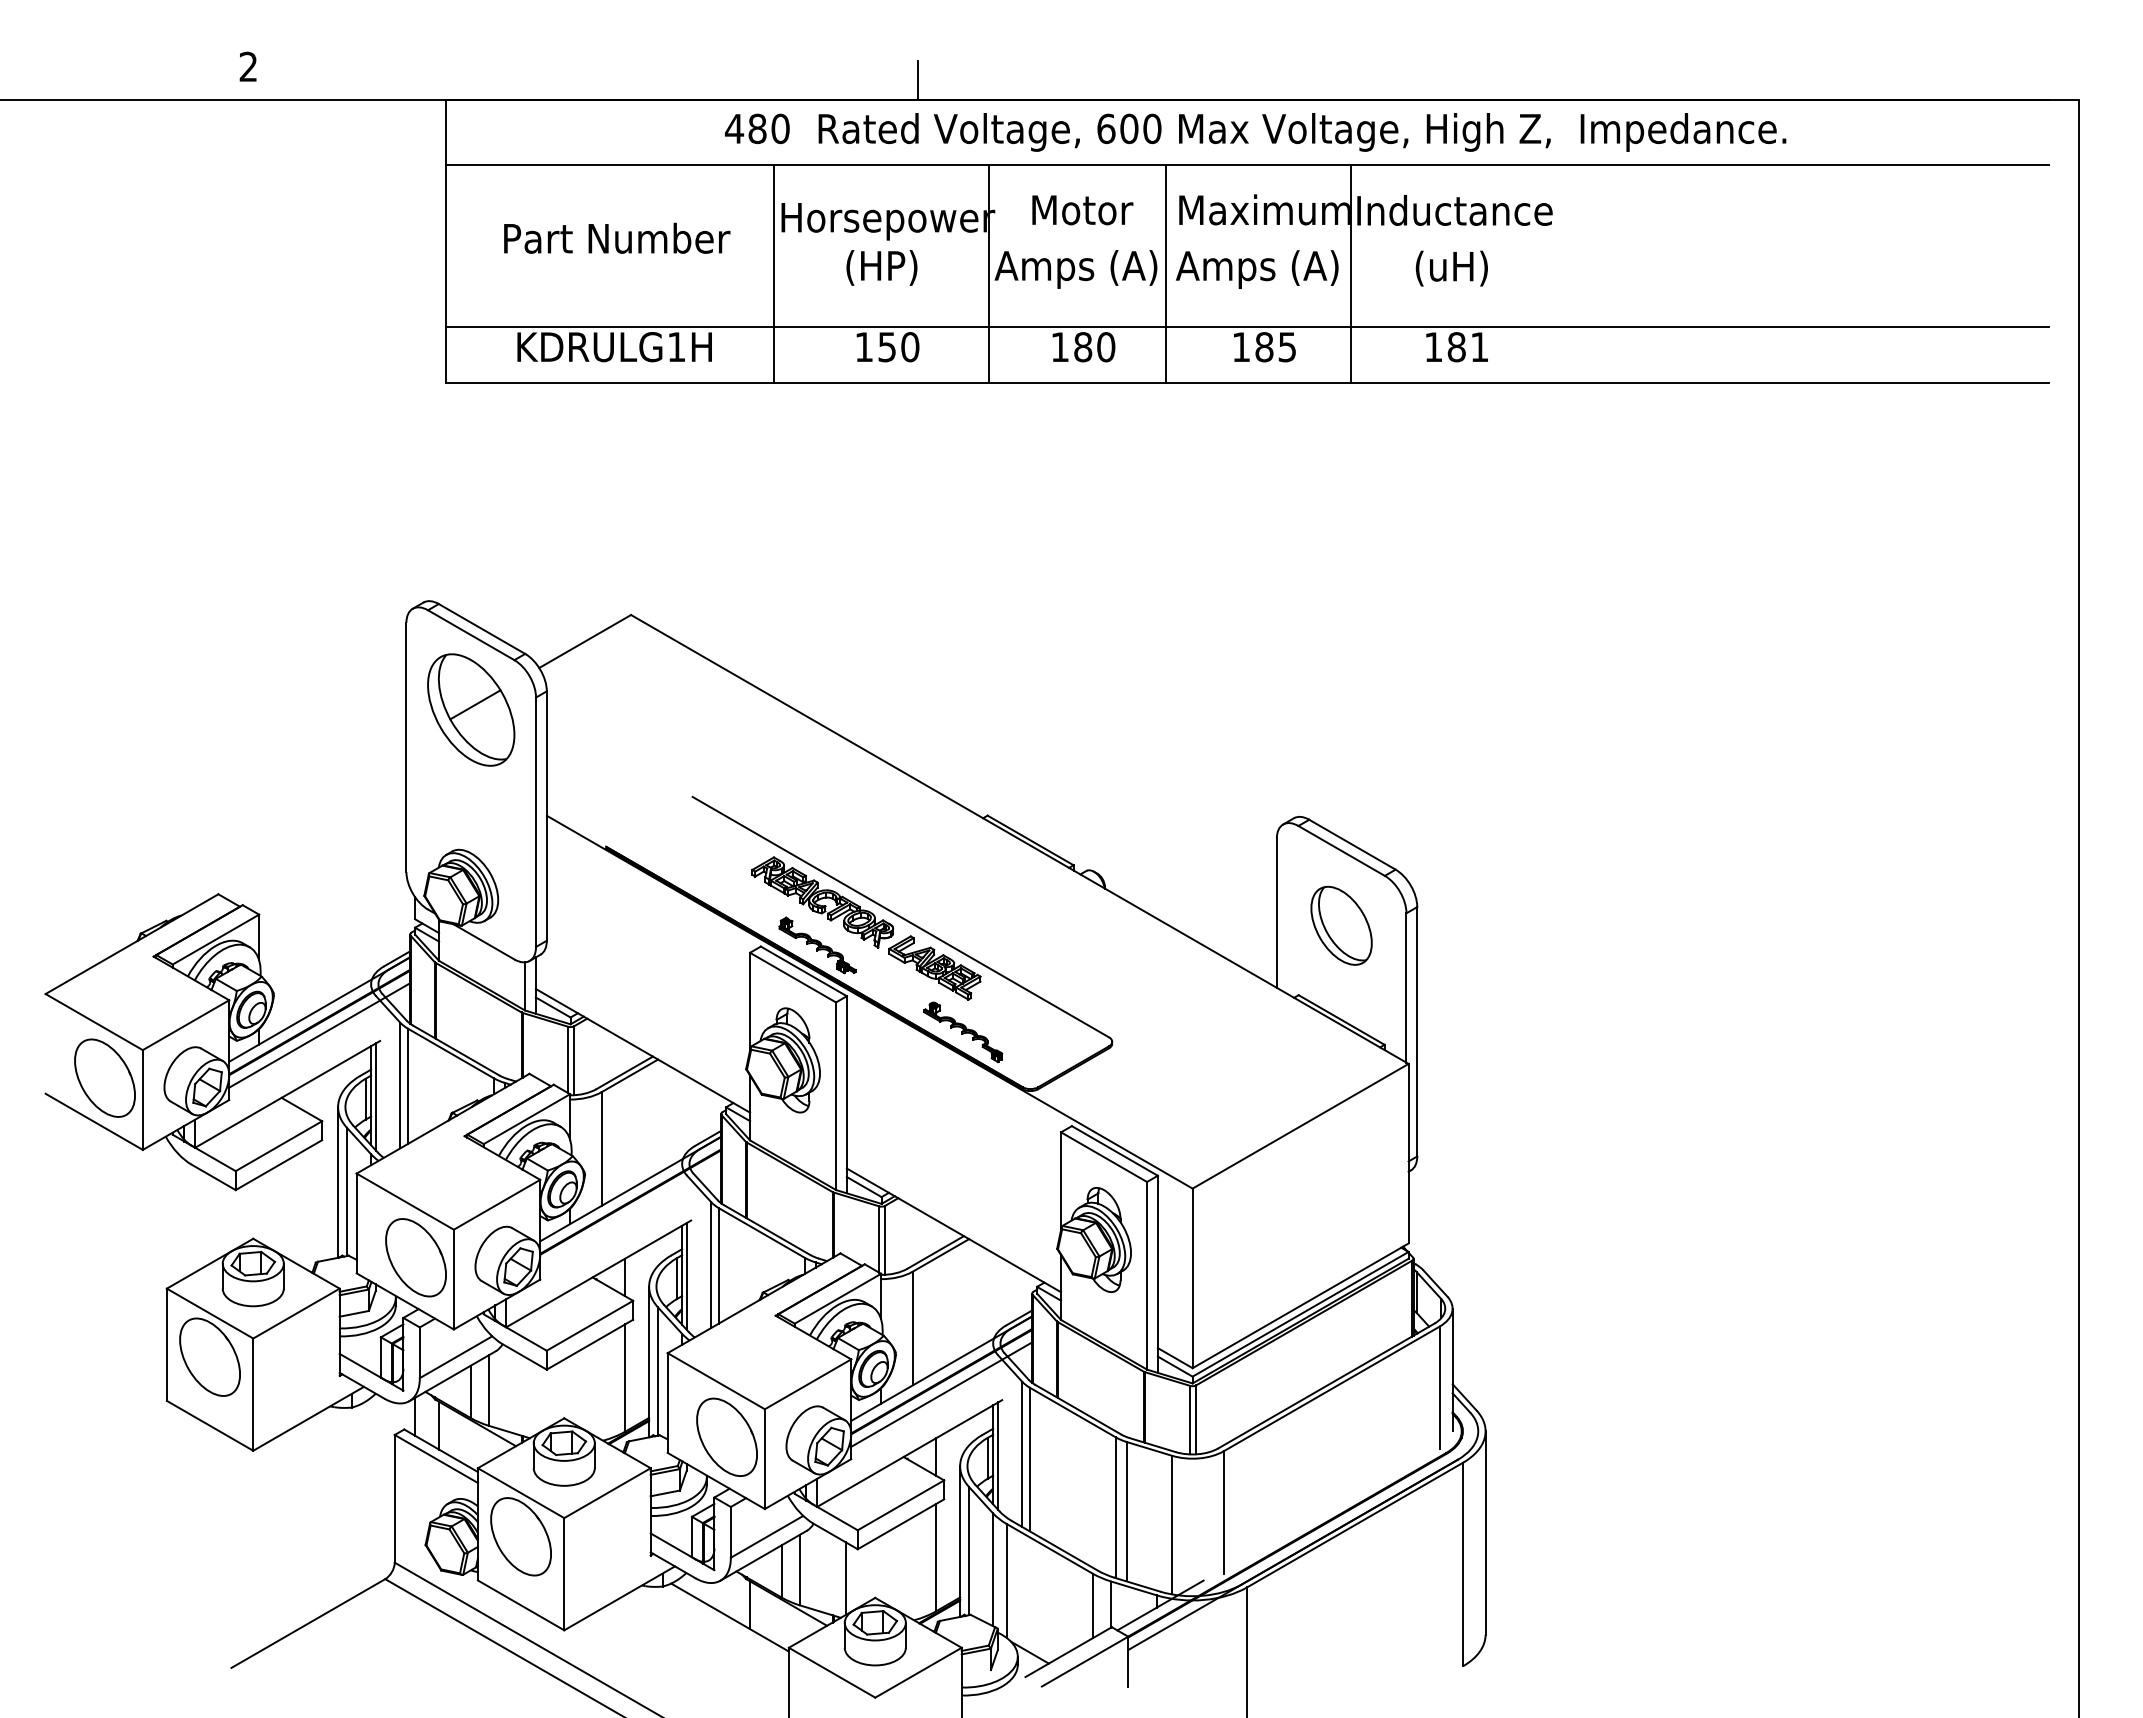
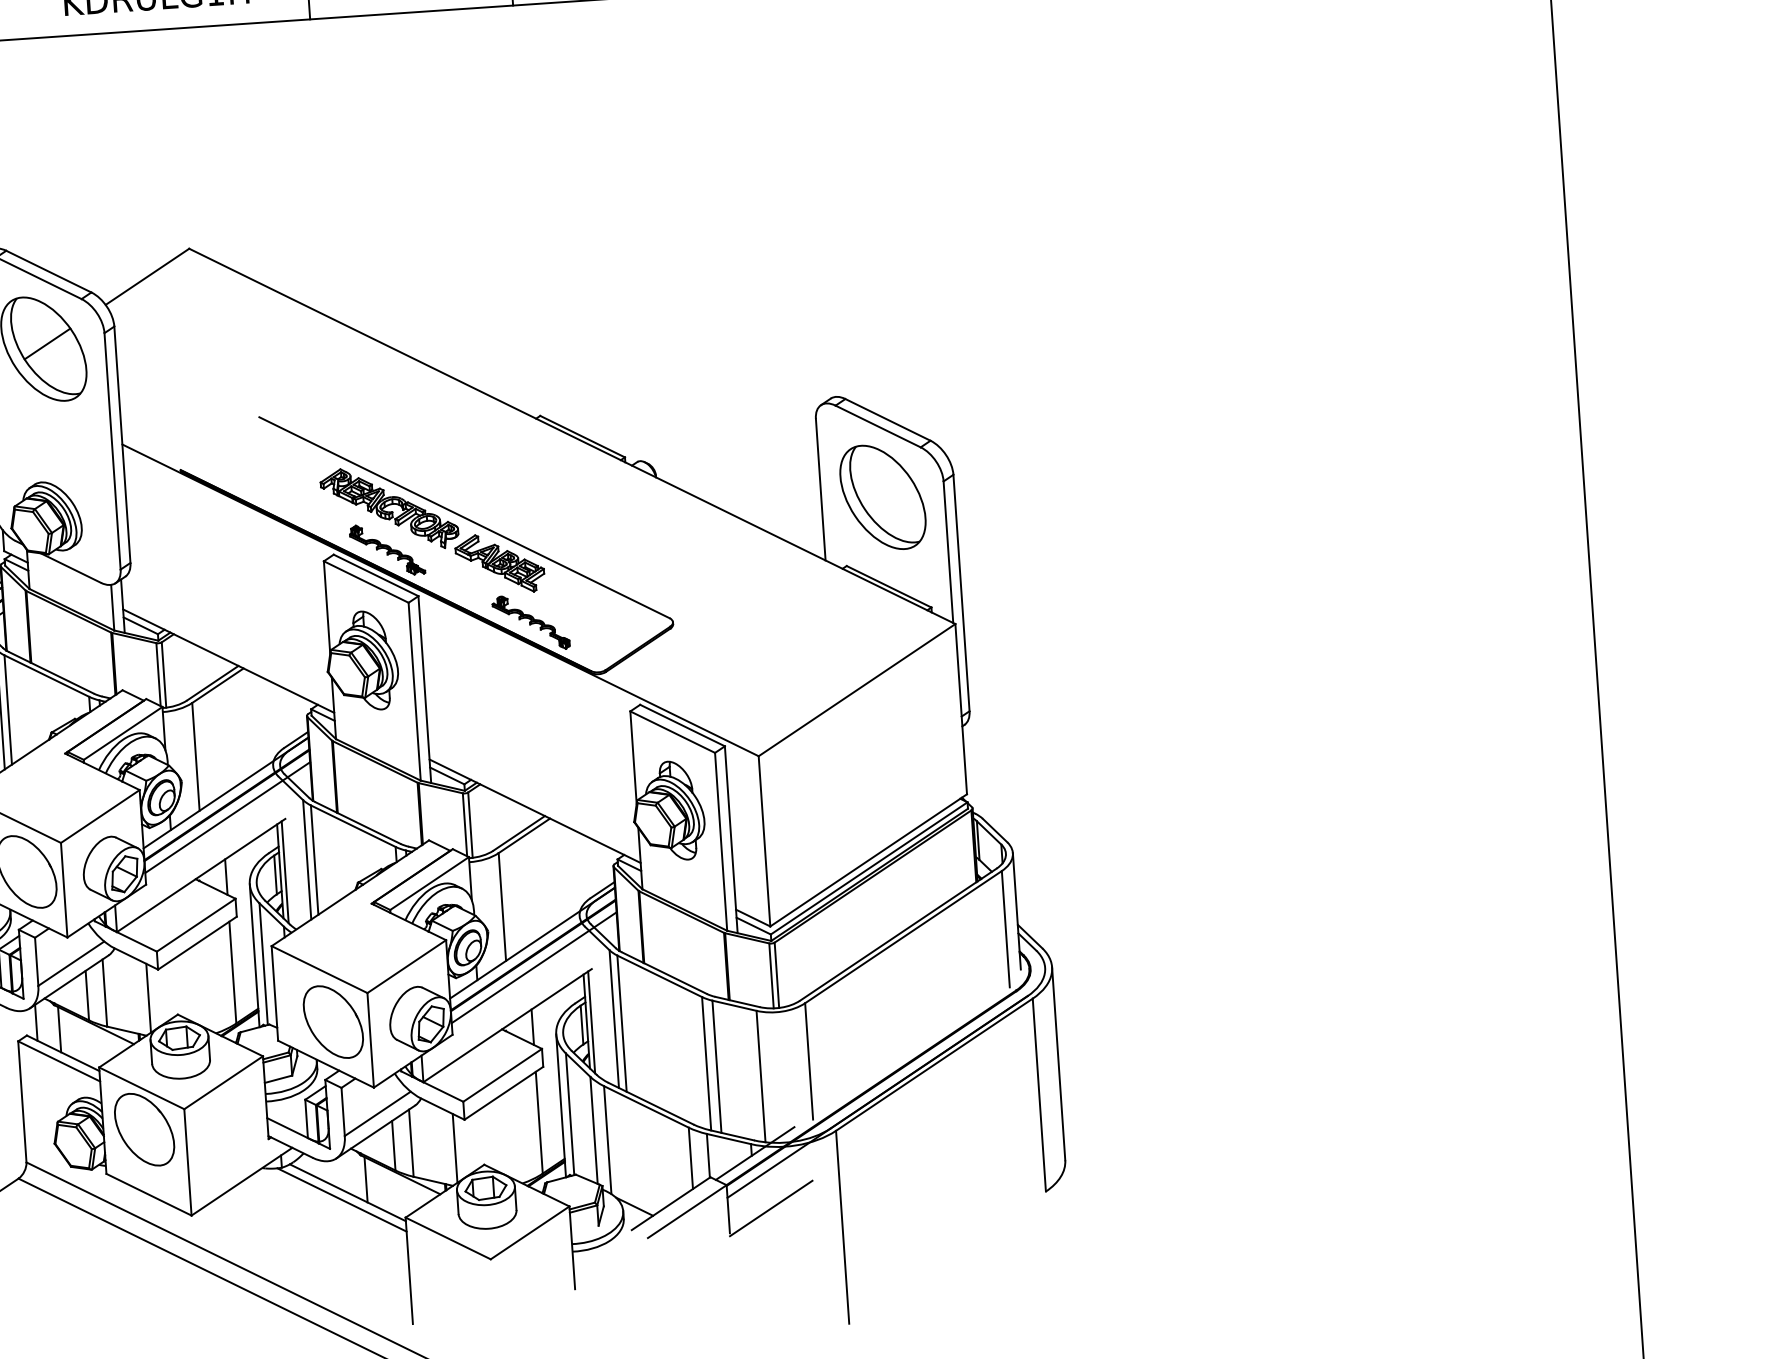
part: (1341, 925) -> (882, 497), size x1.43
line: (630, 1214) -> (227, 817), added
line: (534, 1398) -> (148, 997), added
line: (722, 1624) -> (341, 1199), added
line: (1173, 1664) -> (771, 1208), added

